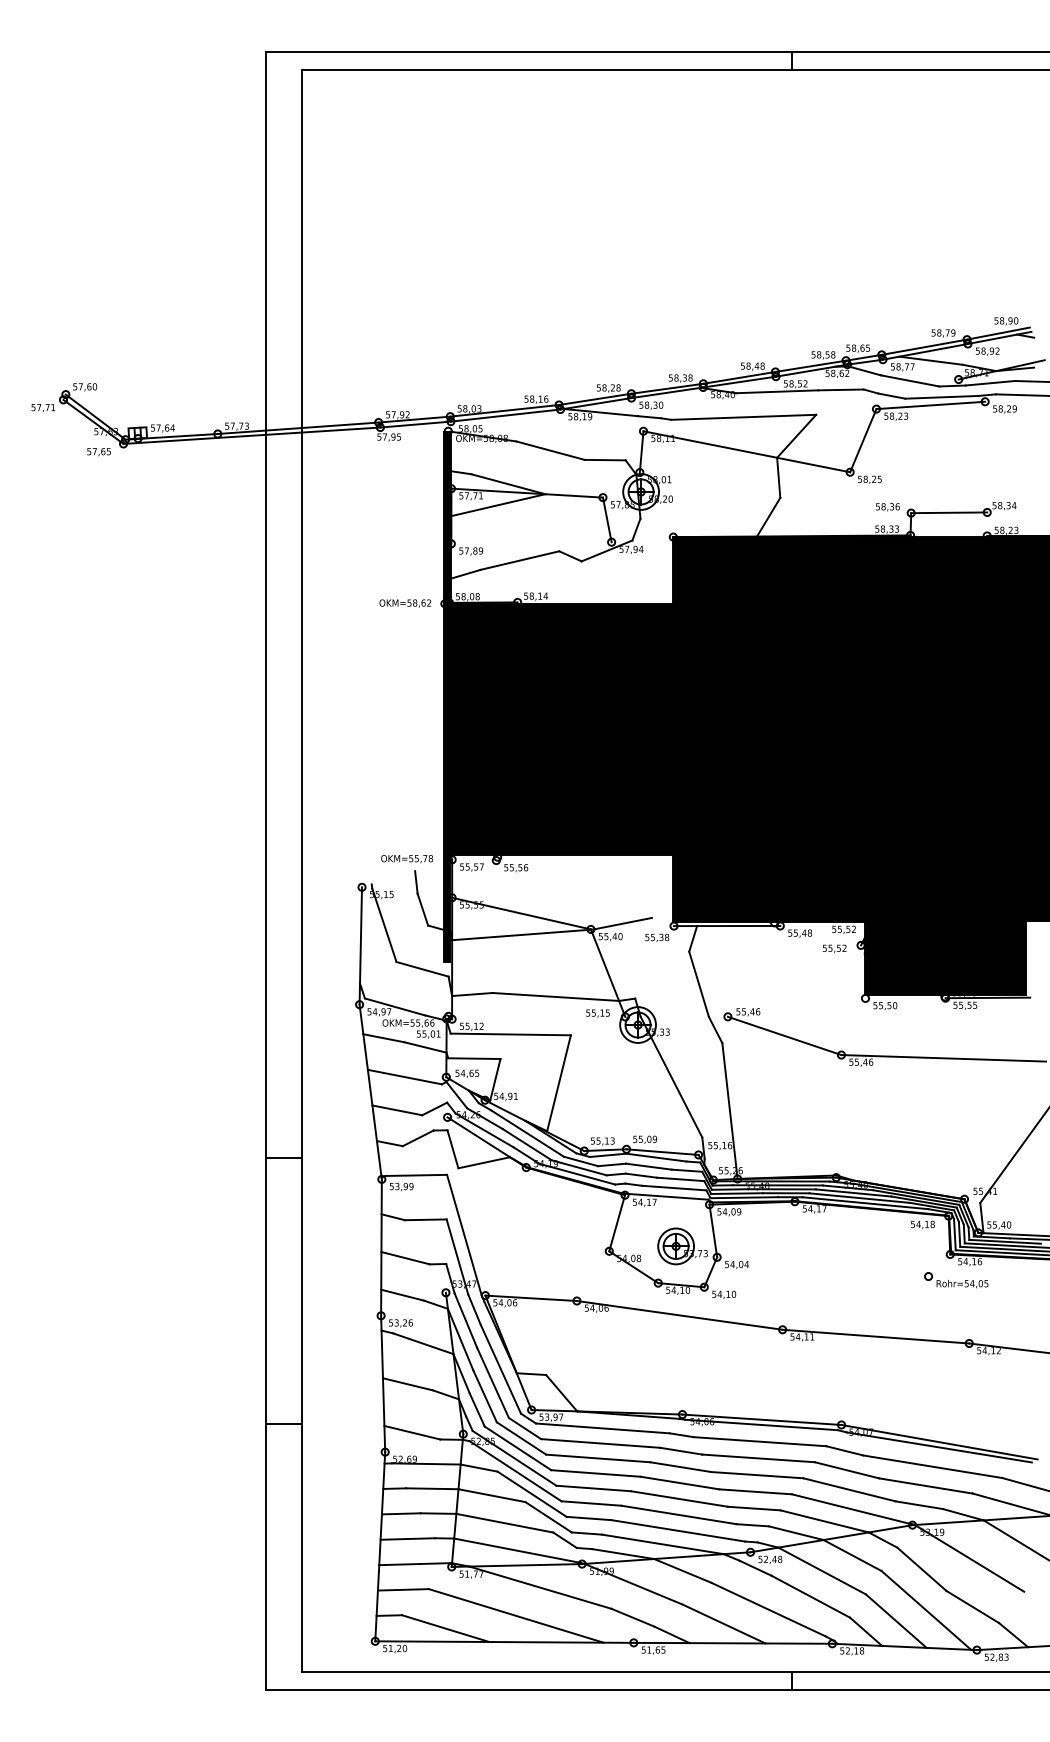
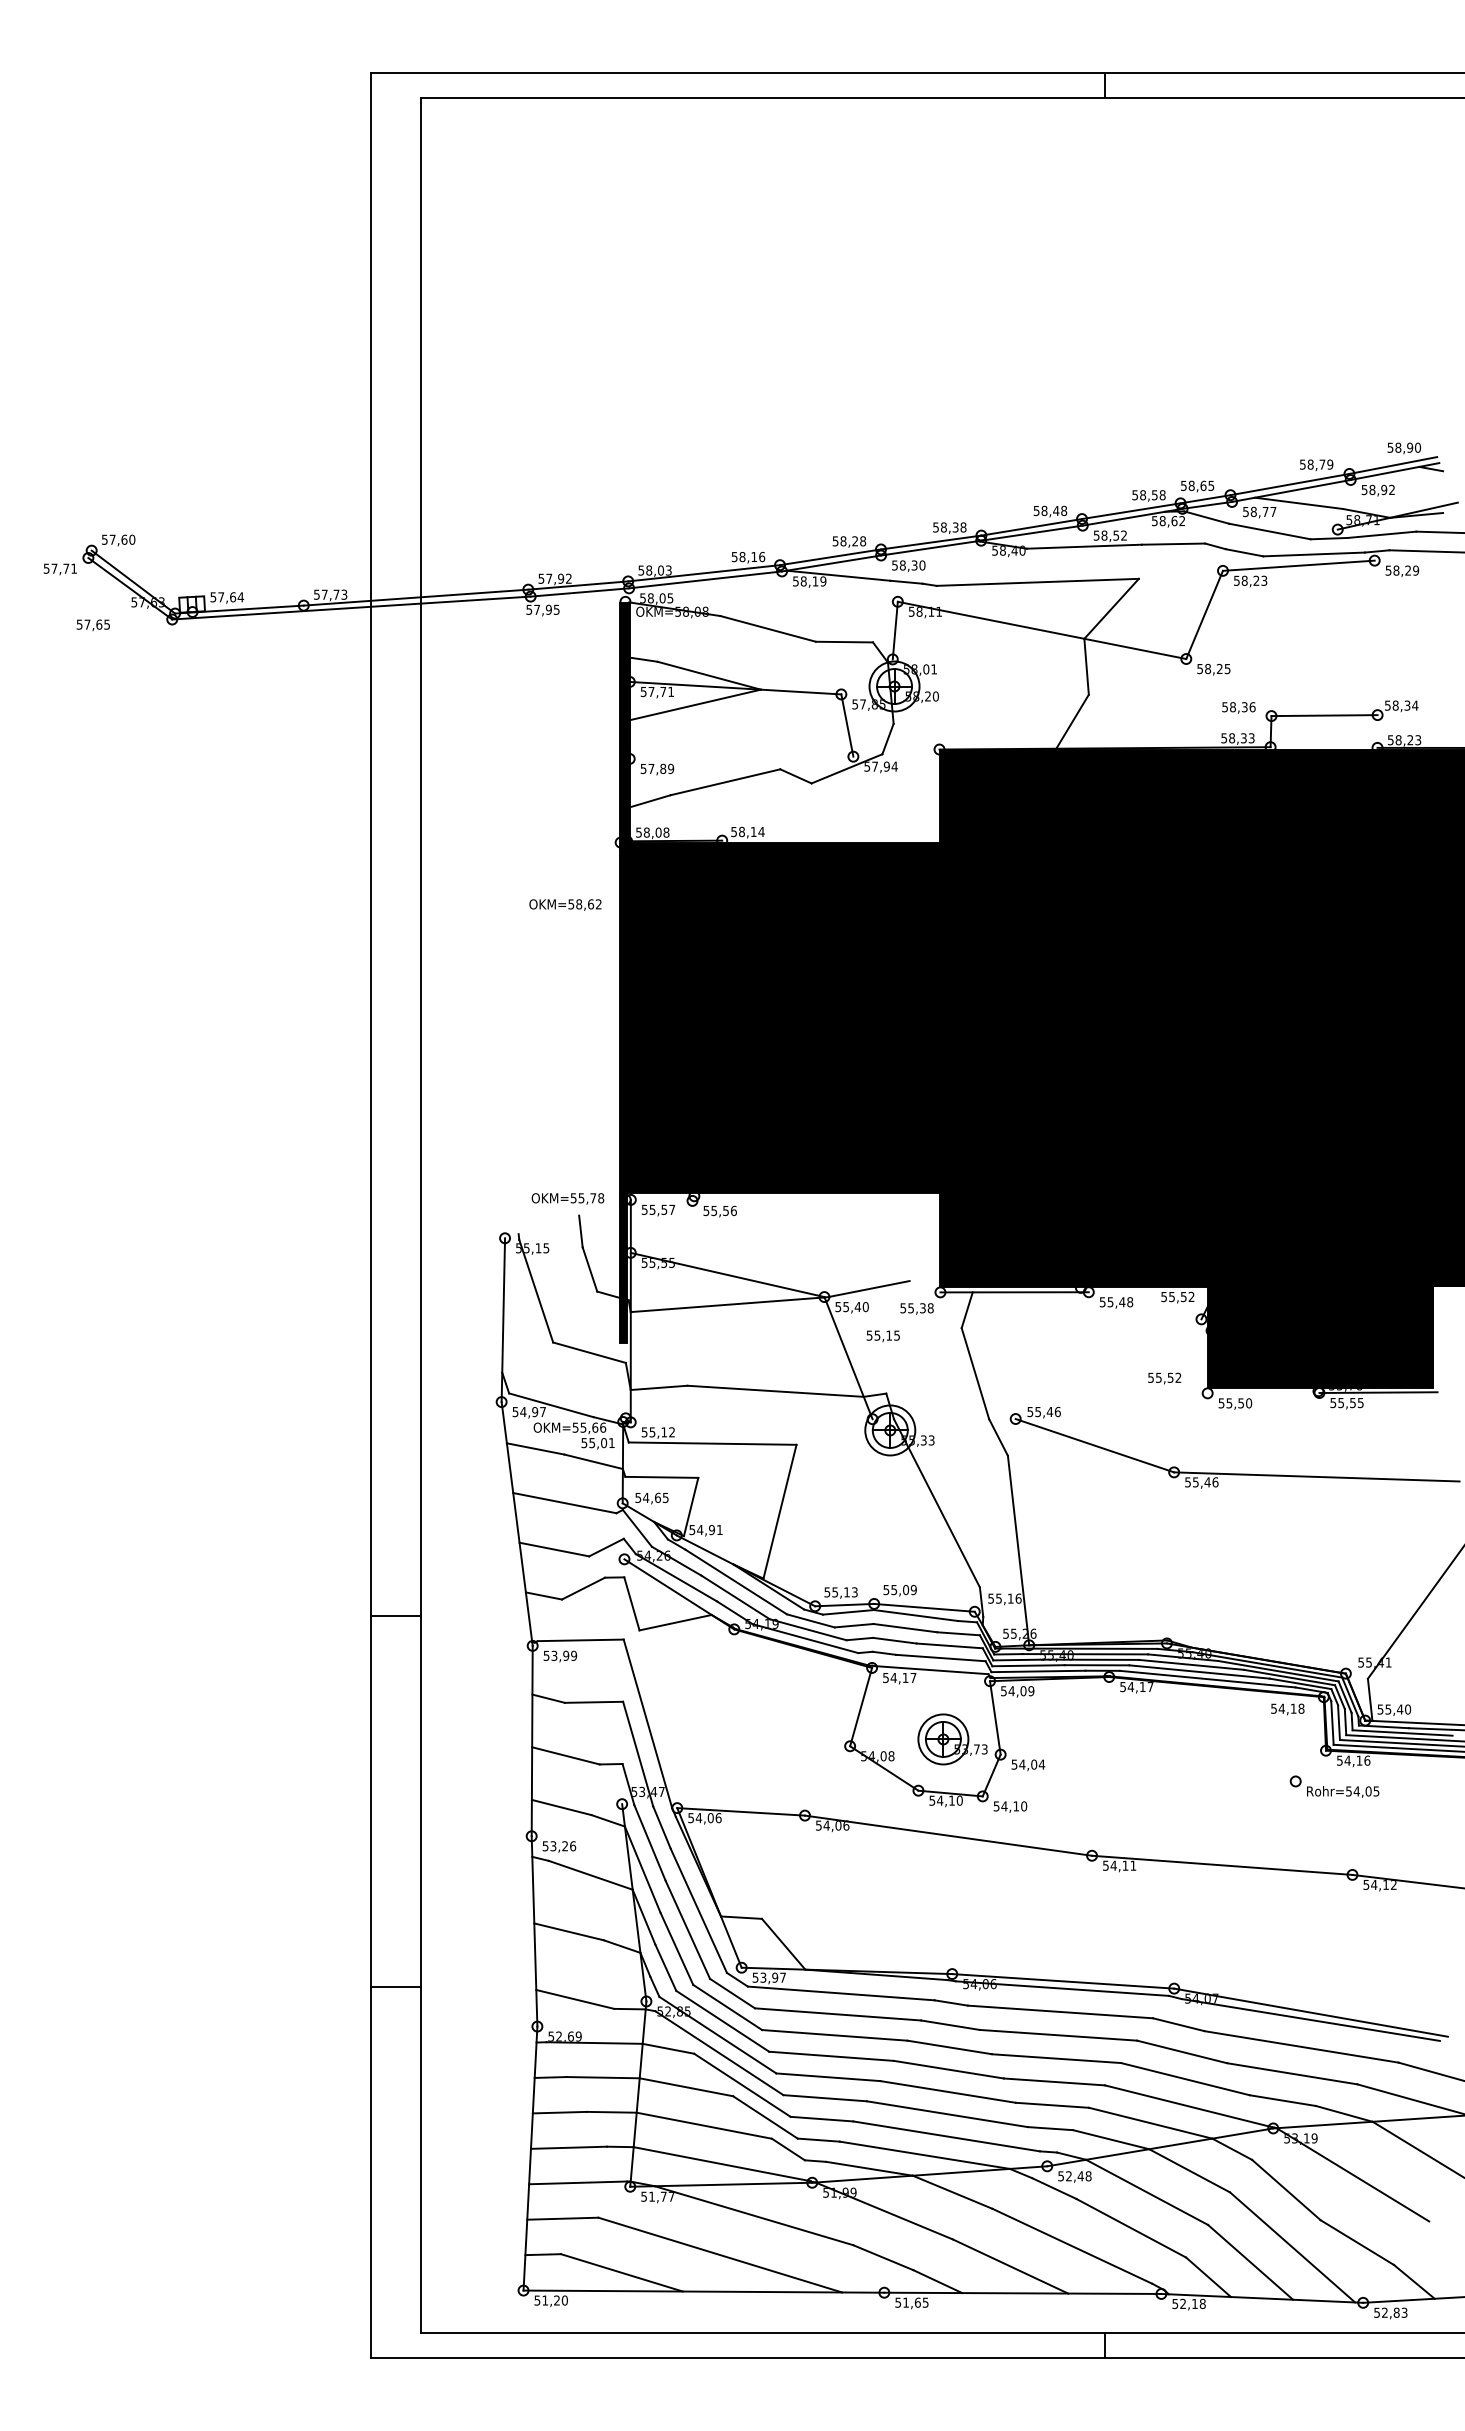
text: (98, 452) -> (92, 625), moved
text: (404, 603) -> (564, 904), moved
text: (834, 948) -> (1164, 1378), moved
text: (597, 1013) -> (882, 1336), moved

